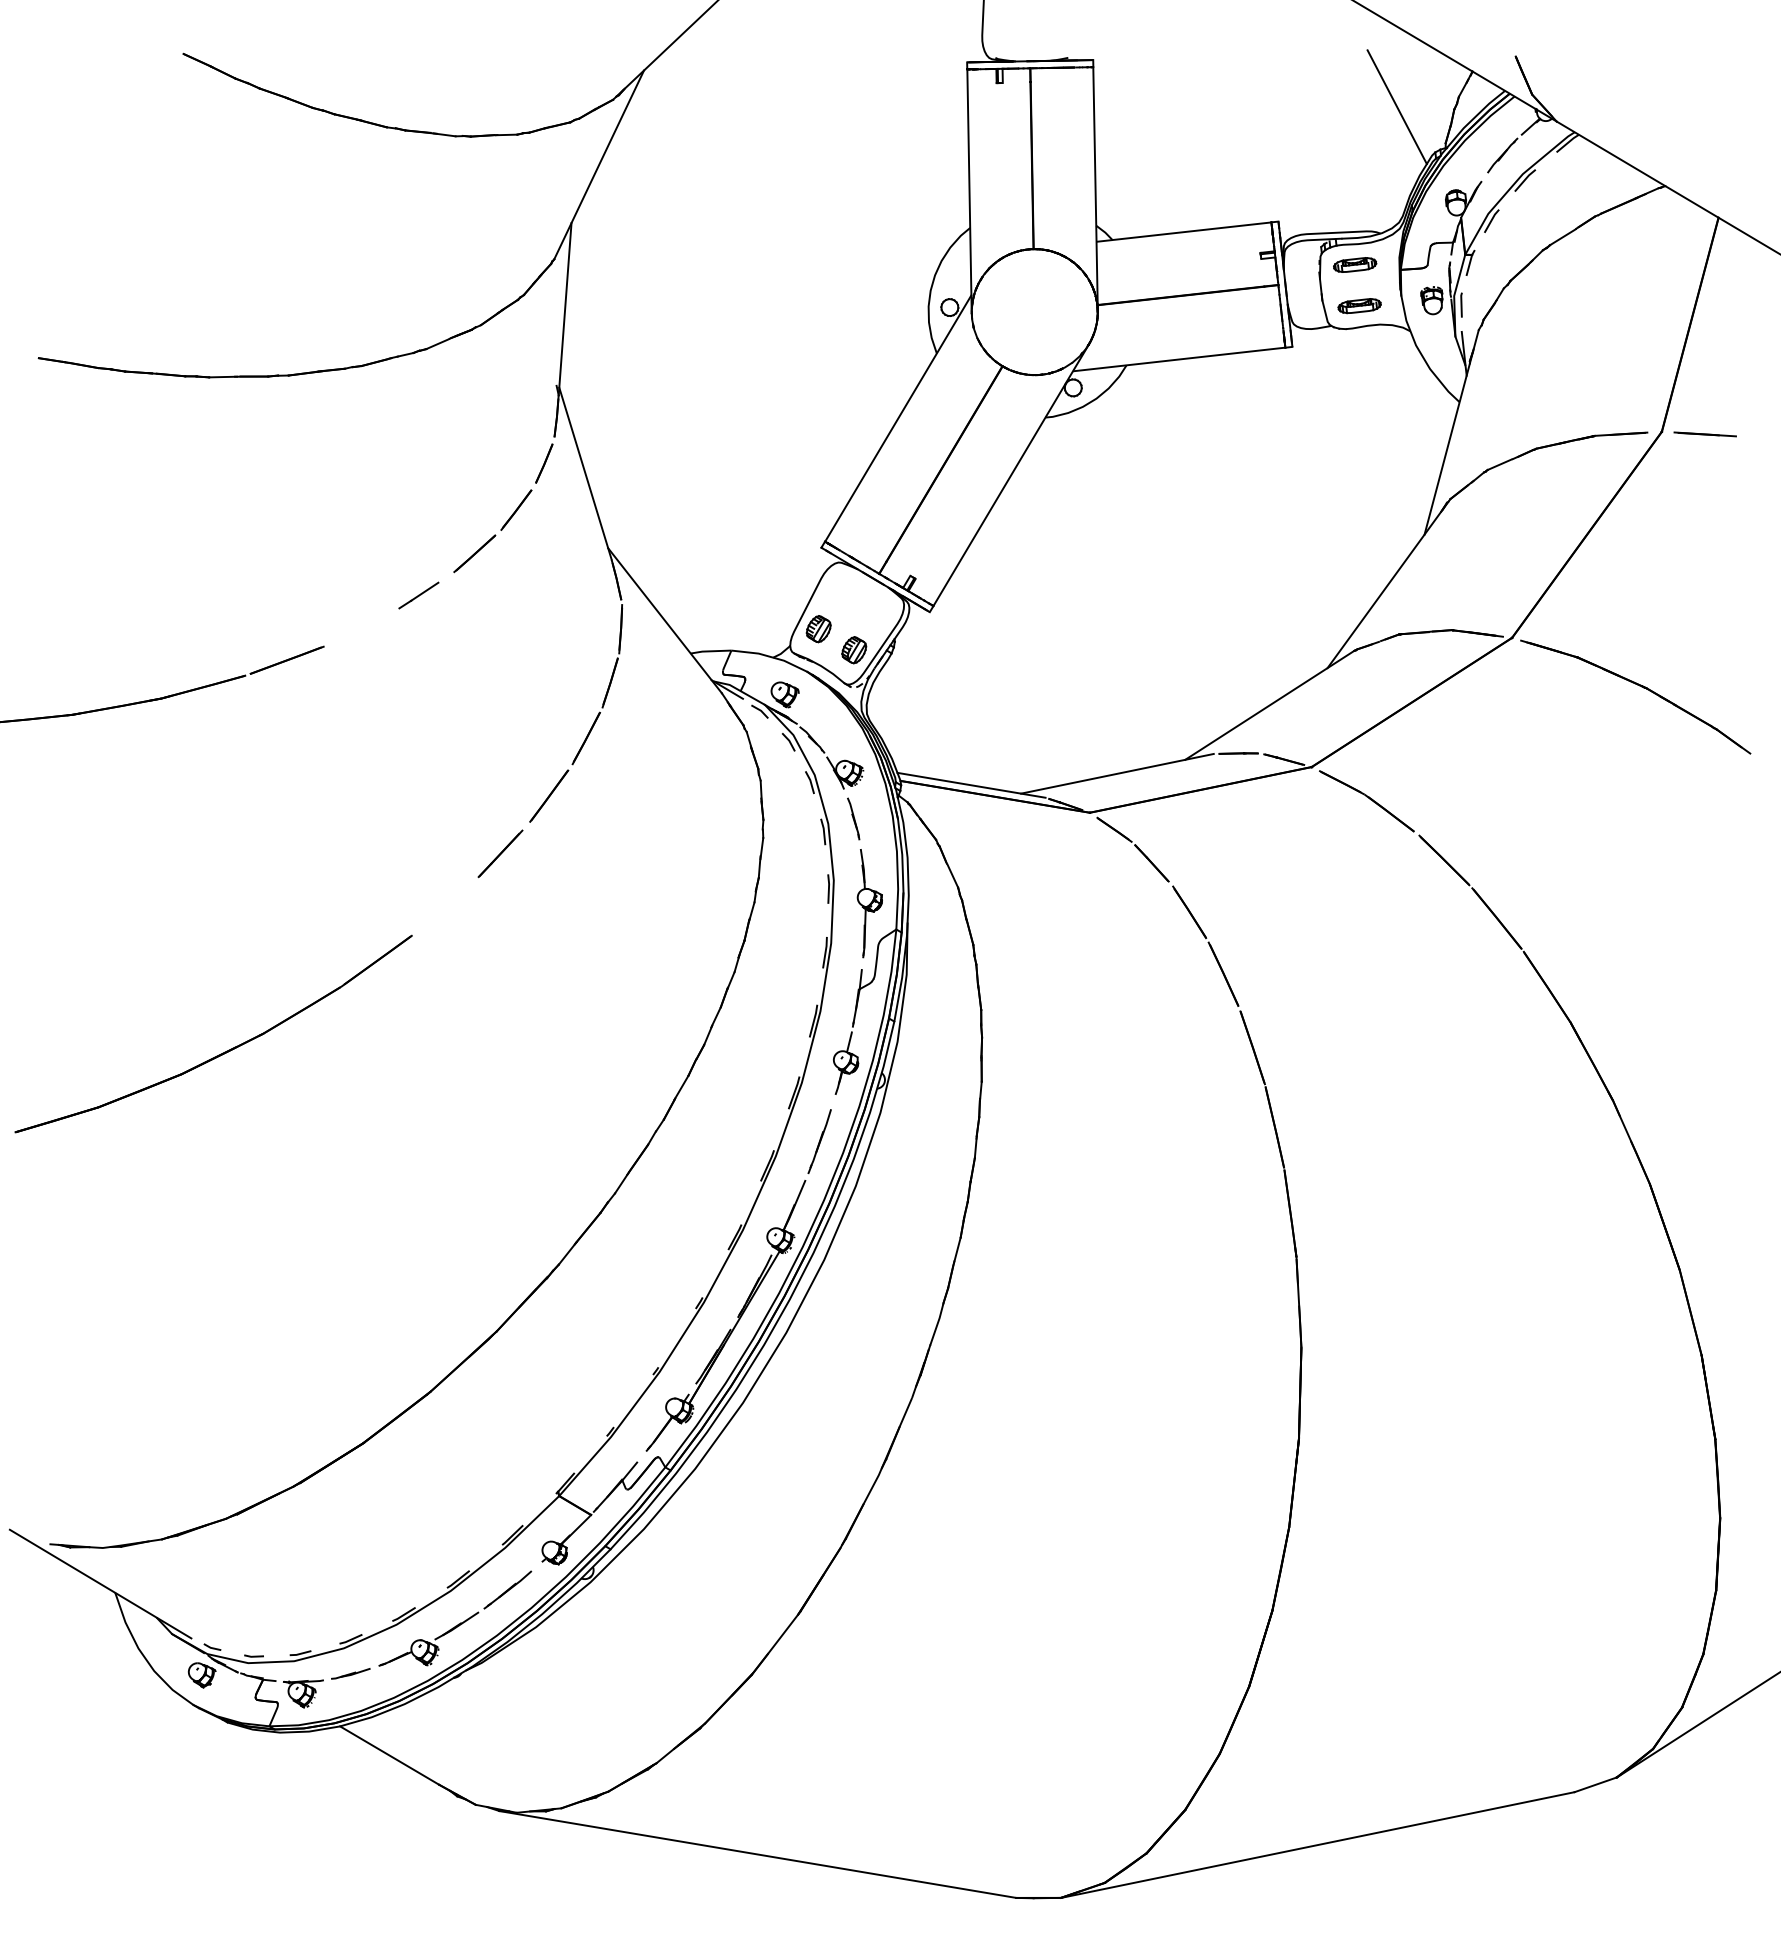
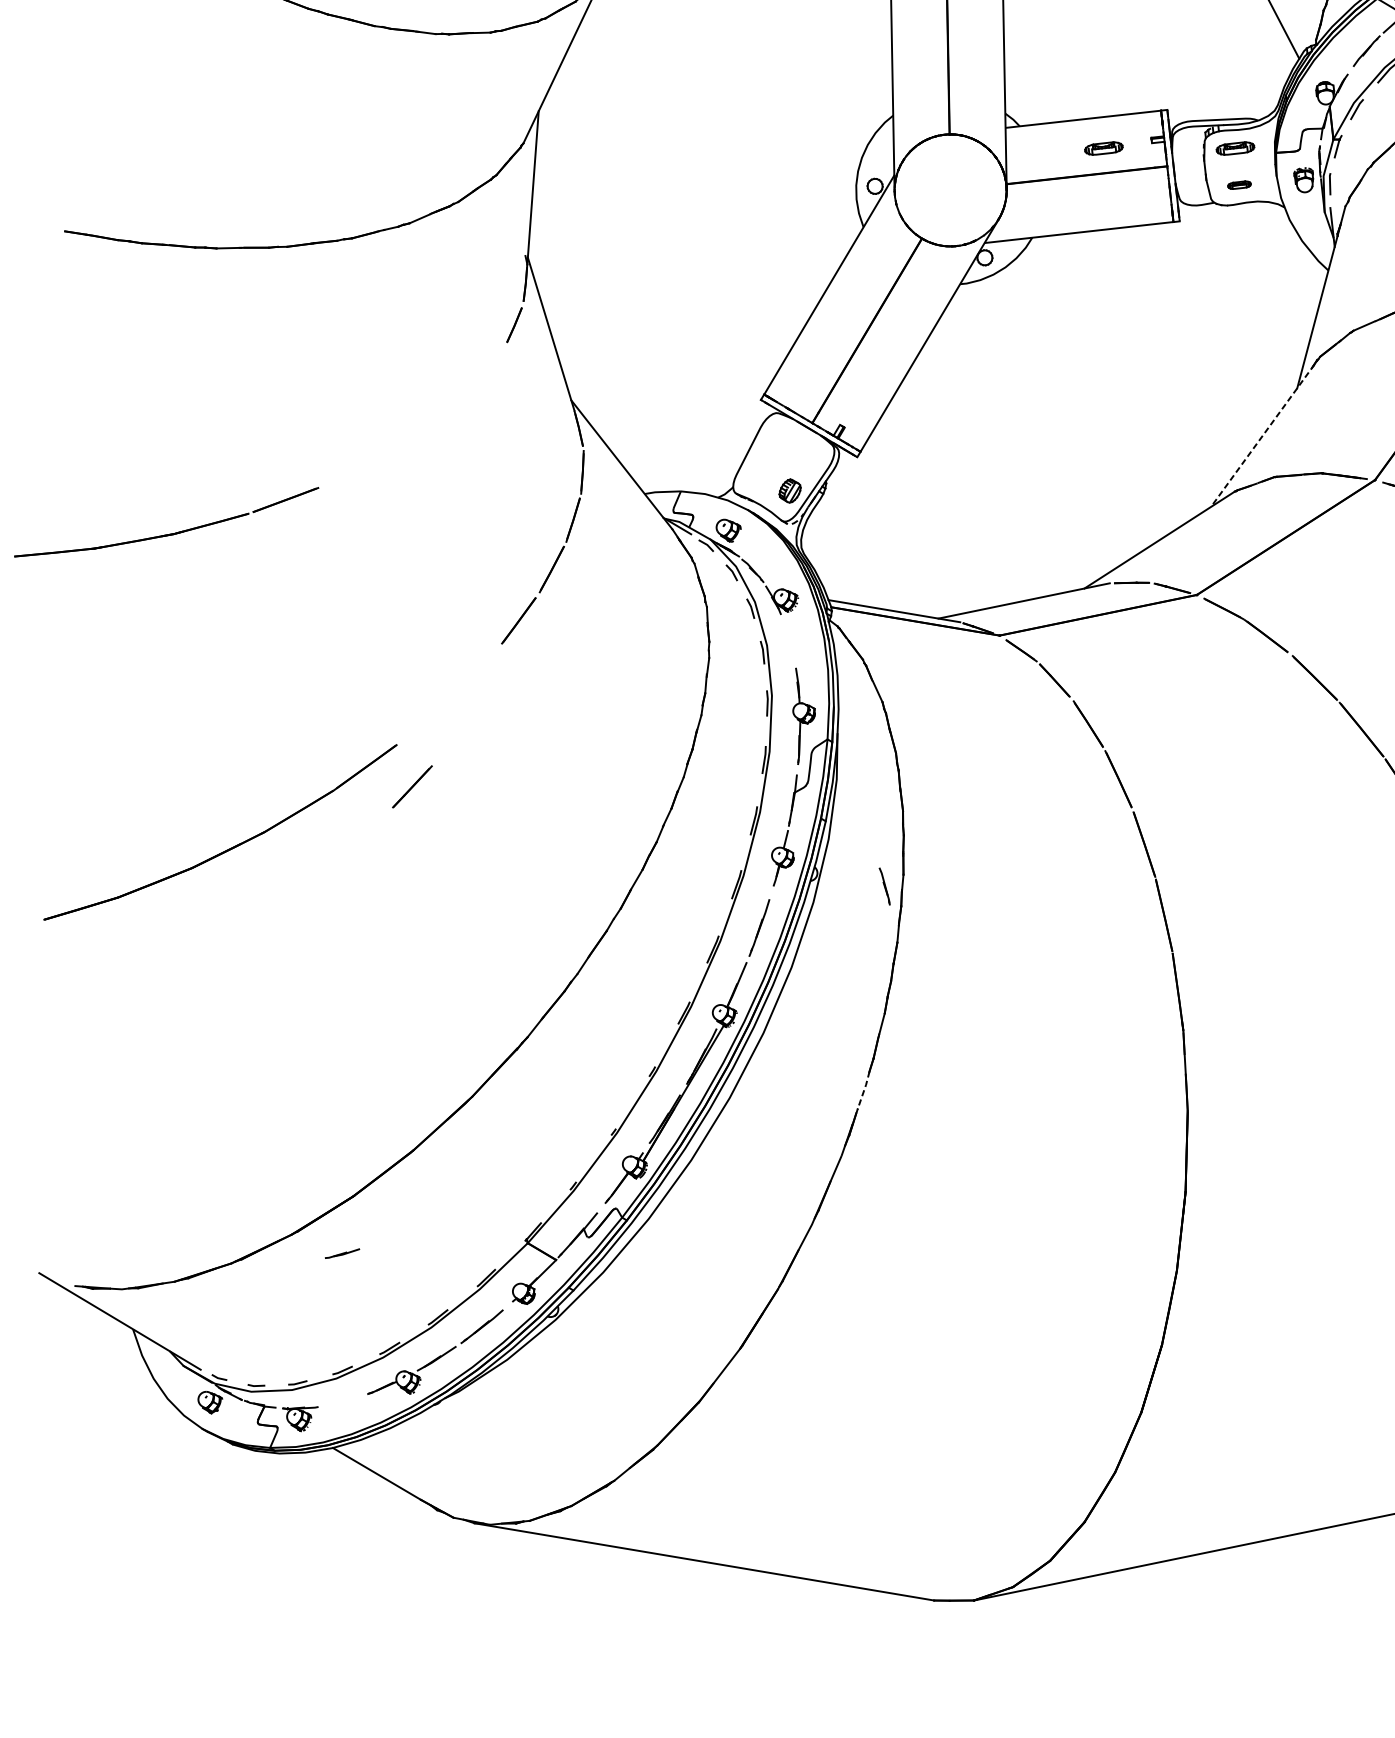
part: (1207, 264) -> (1104, 148), added
part: (1359, 306) -> (1239, 185), size x0.6
part: (492, 531) -> (468, 385), removed
line: (1388, 584) -> (1265, 432), solid -> dashed
line: (418, 595) -> (402, 442), removed
part: (818, 629) -> (758, 472), removed
line: (853, 818) -> (884, 886), moved
line: (500, 853) -> (412, 786), moved
line: (937, 1324) -> (864, 1090), solid -> dashed
line: (350, 1673) -> (342, 1253), moved

